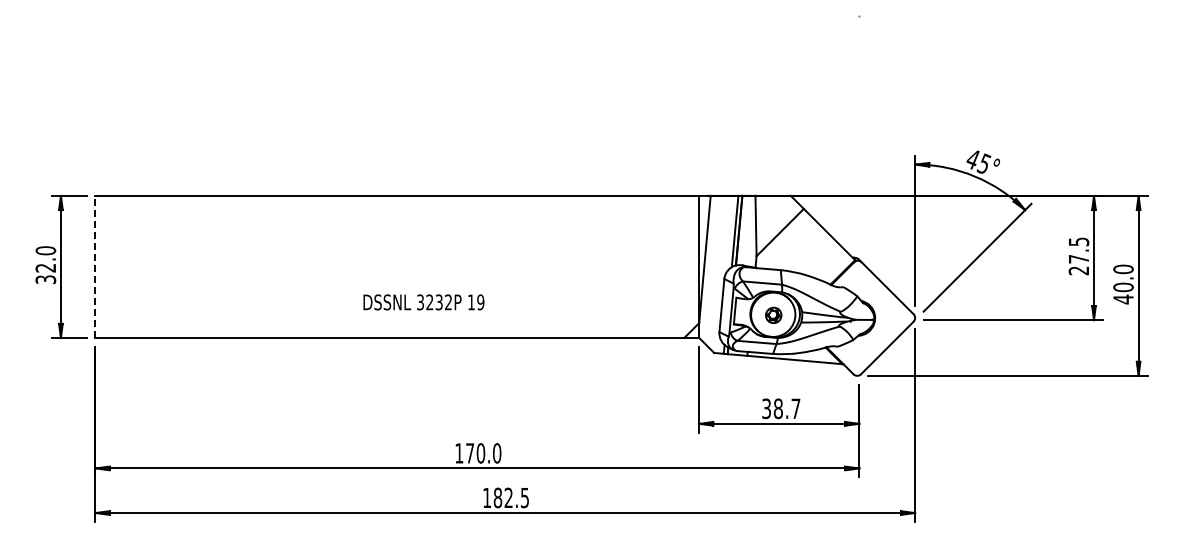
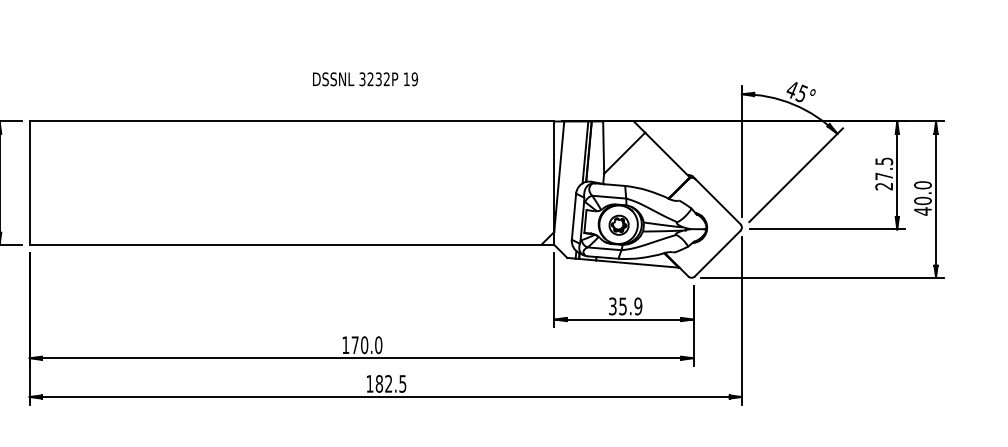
line: (95, 266) -> (29, 182), dashed -> solid
text: (423, 302) -> (365, 79), moved
part: (773, 315) -> (618, 225), size x1.43
text: (786, 408) -> (630, 306), 38.7 -> 35.9

